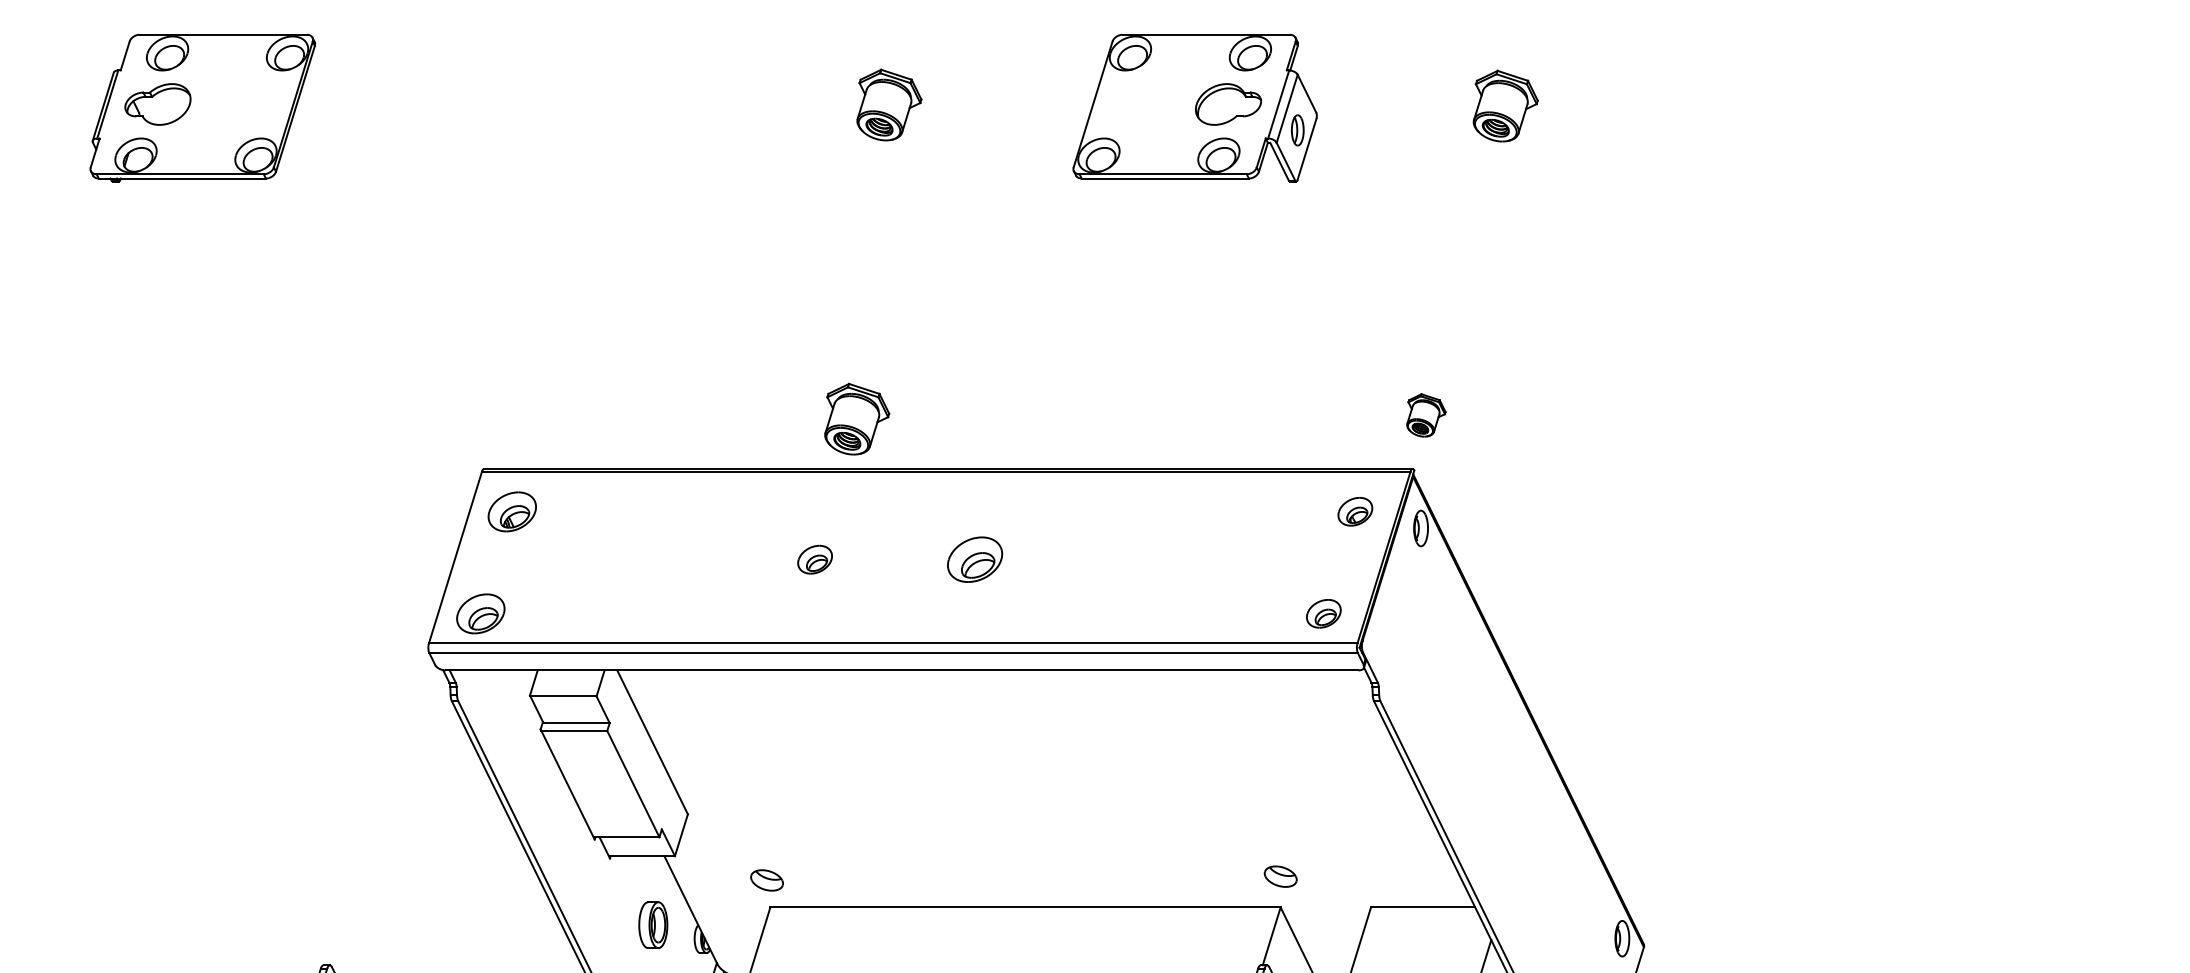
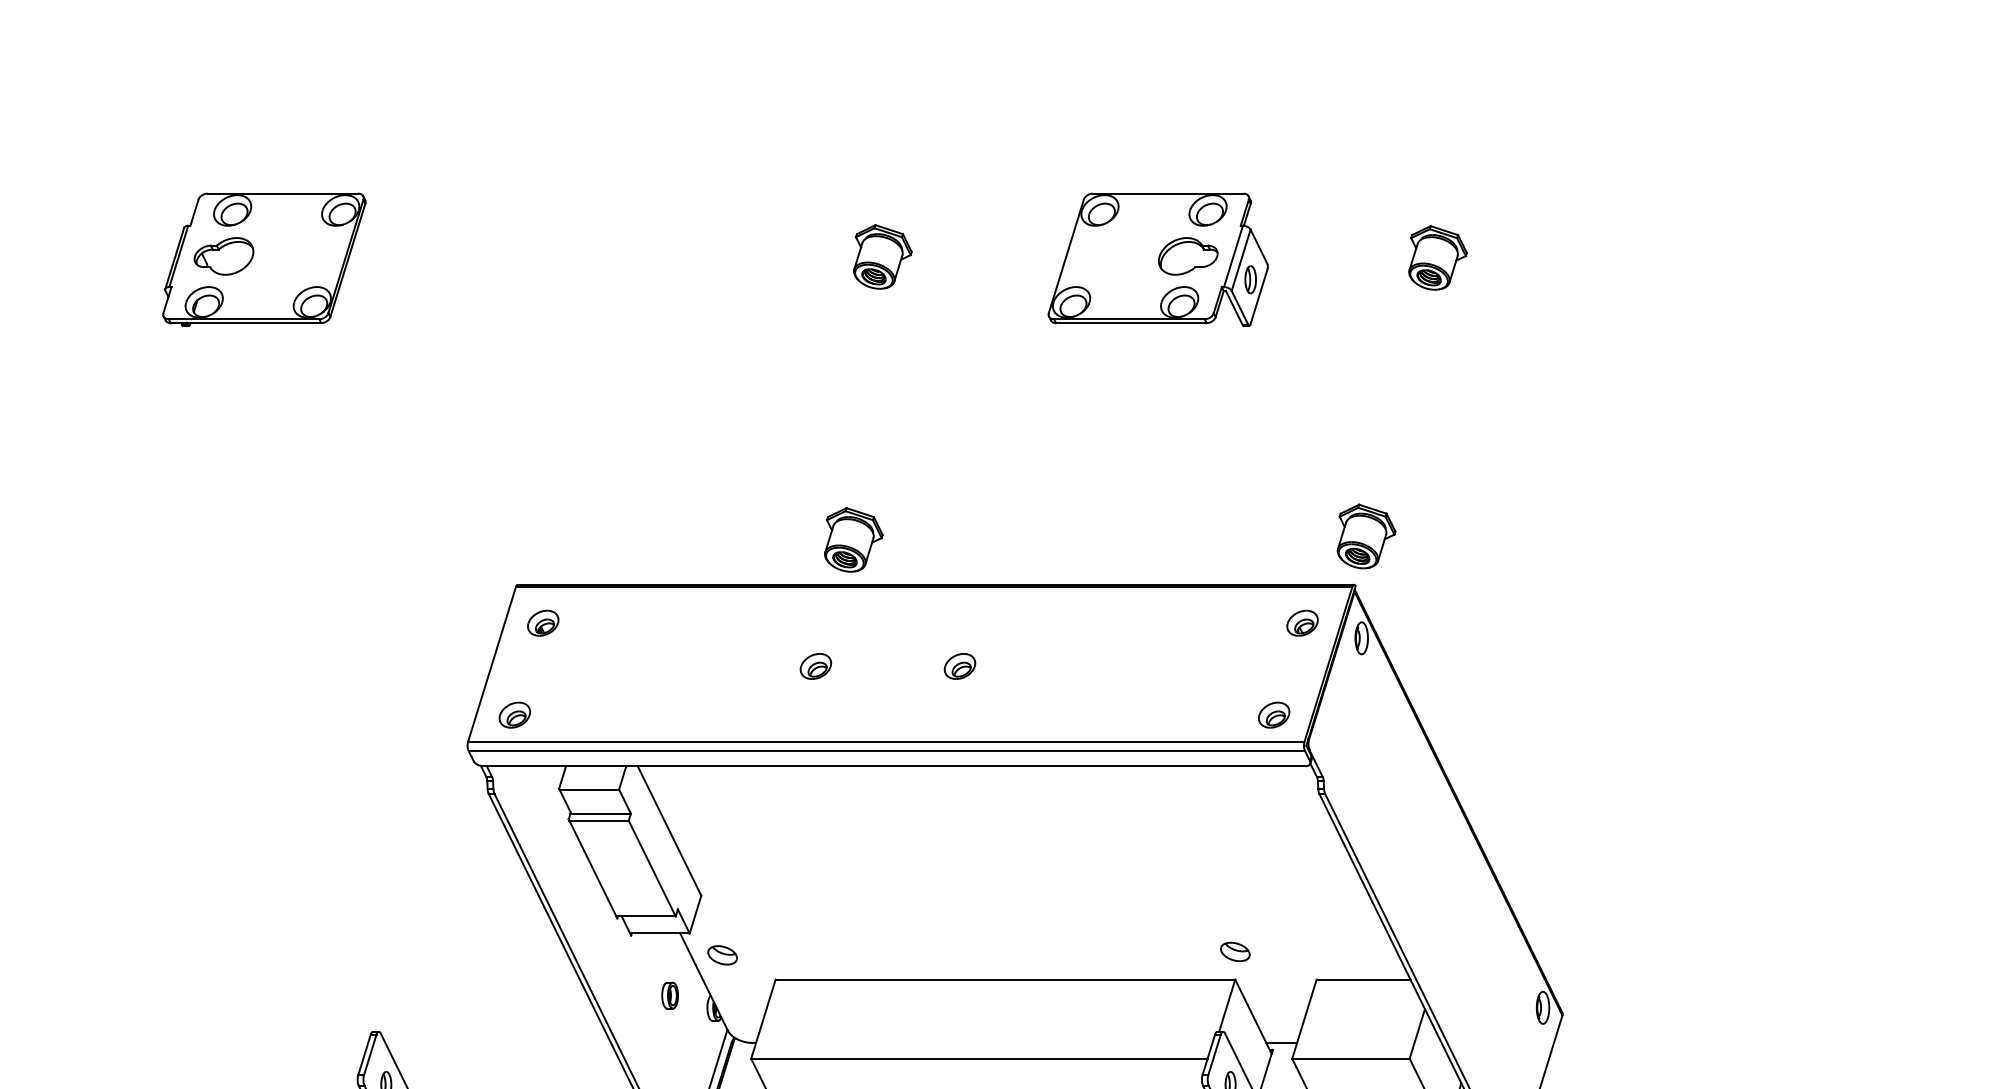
part: (1426, 415) -> (1366, 536), size x1.67
part: (512, 510) -> (543, 622), size x0.71
part: (974, 559) -> (959, 666), size x0.62
part: (480, 613) -> (514, 714), size x0.71
part: (766, 880) -> (722, 955), moved
part: (652, 925) -> (669, 995), size x0.62

